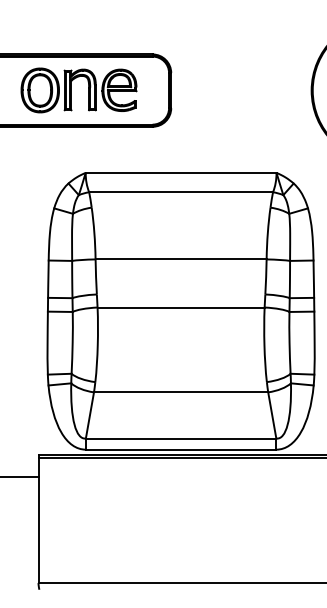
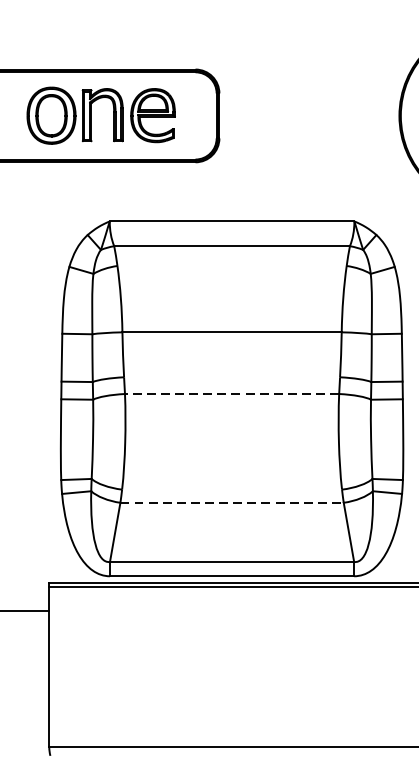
line: (181, 307) -> (232, 393), solid -> dashed
line: (181, 392) -> (232, 502), solid -> dashed

